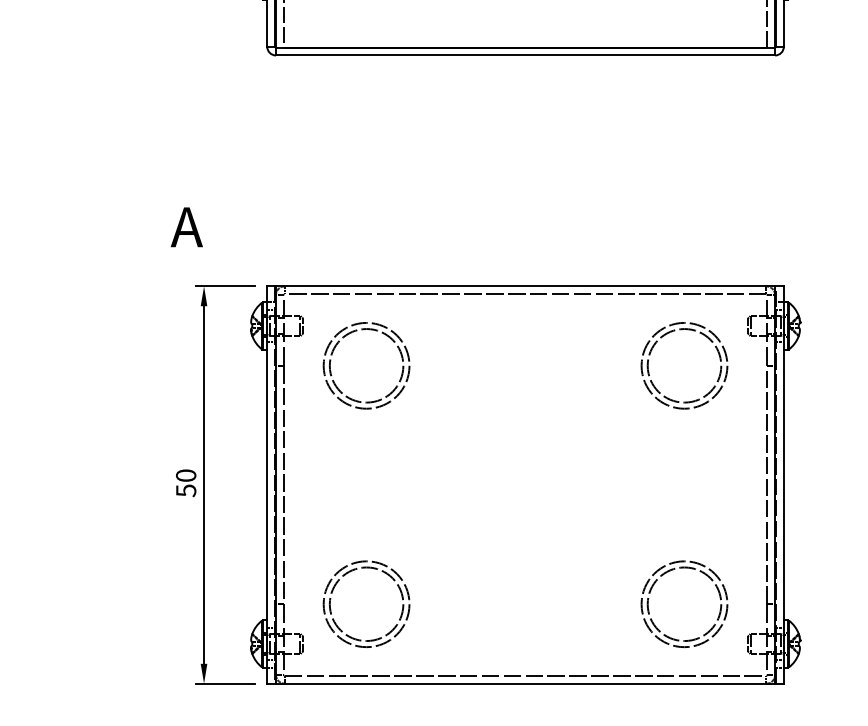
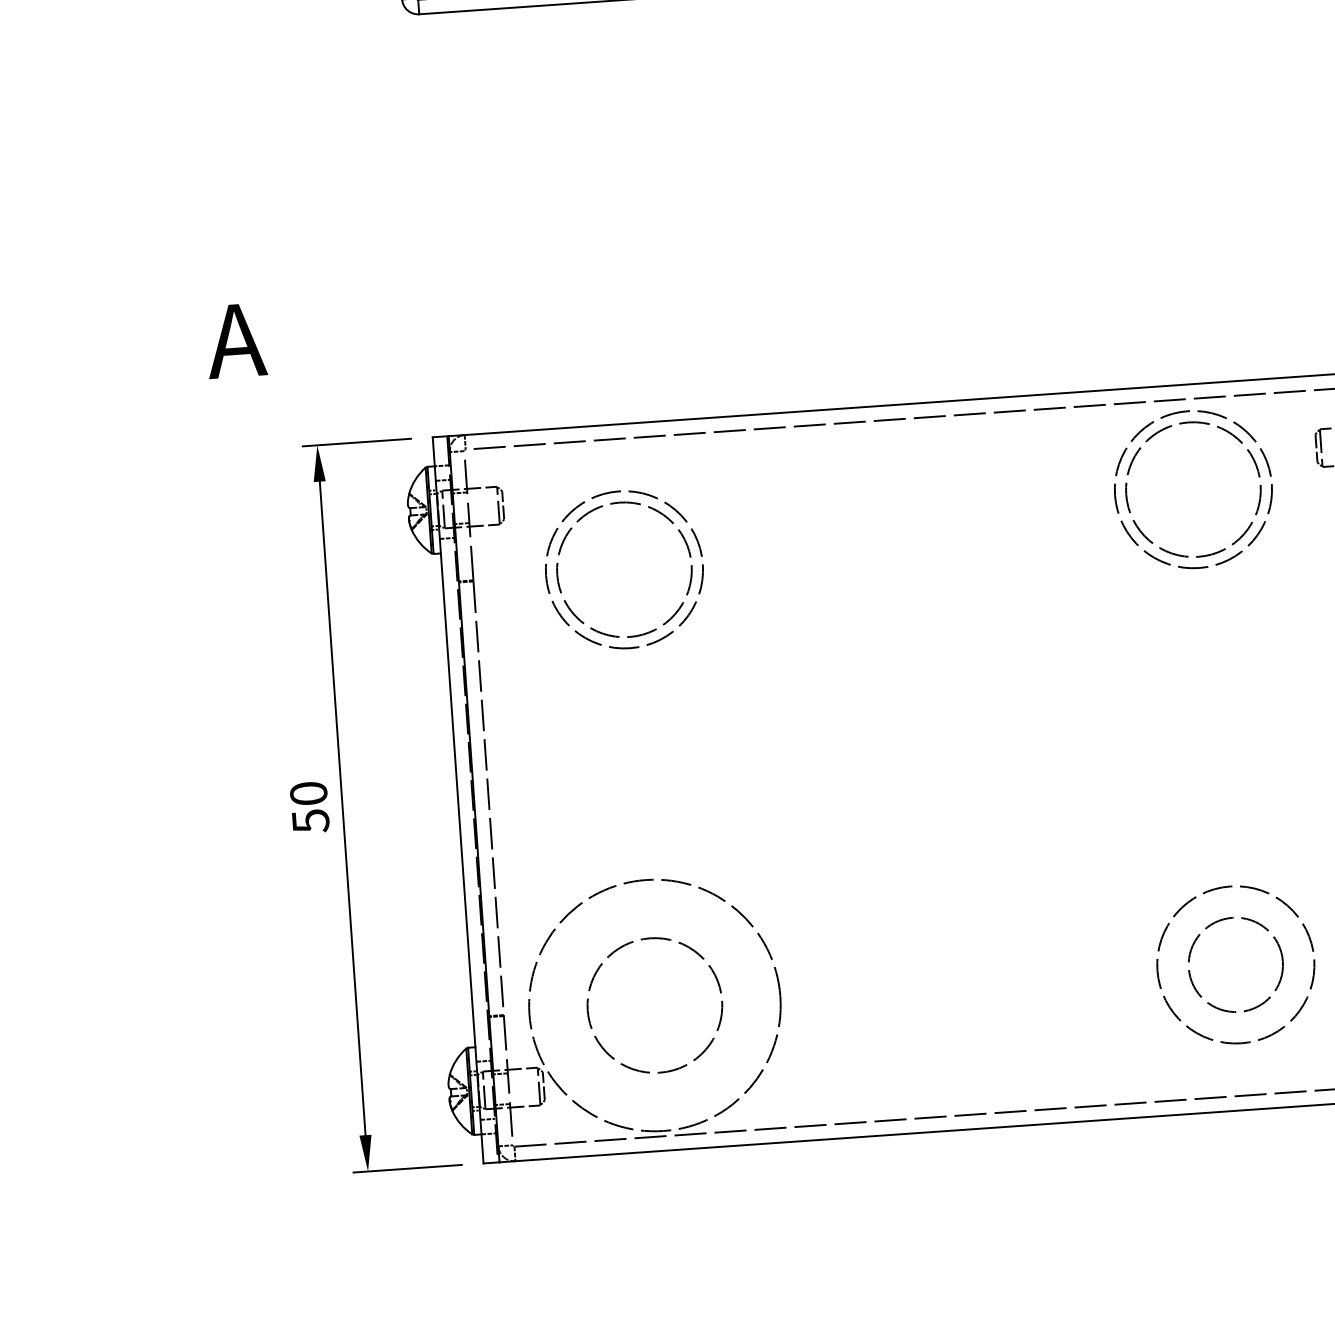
text: (186, 227) -> (235, 341), moved
part: (681, 330) -> (1183, 425), moved
circle: (366, 604) -> (654, 1005), size x1.6
circle: (684, 604) -> (1235, 965), size x0.7

